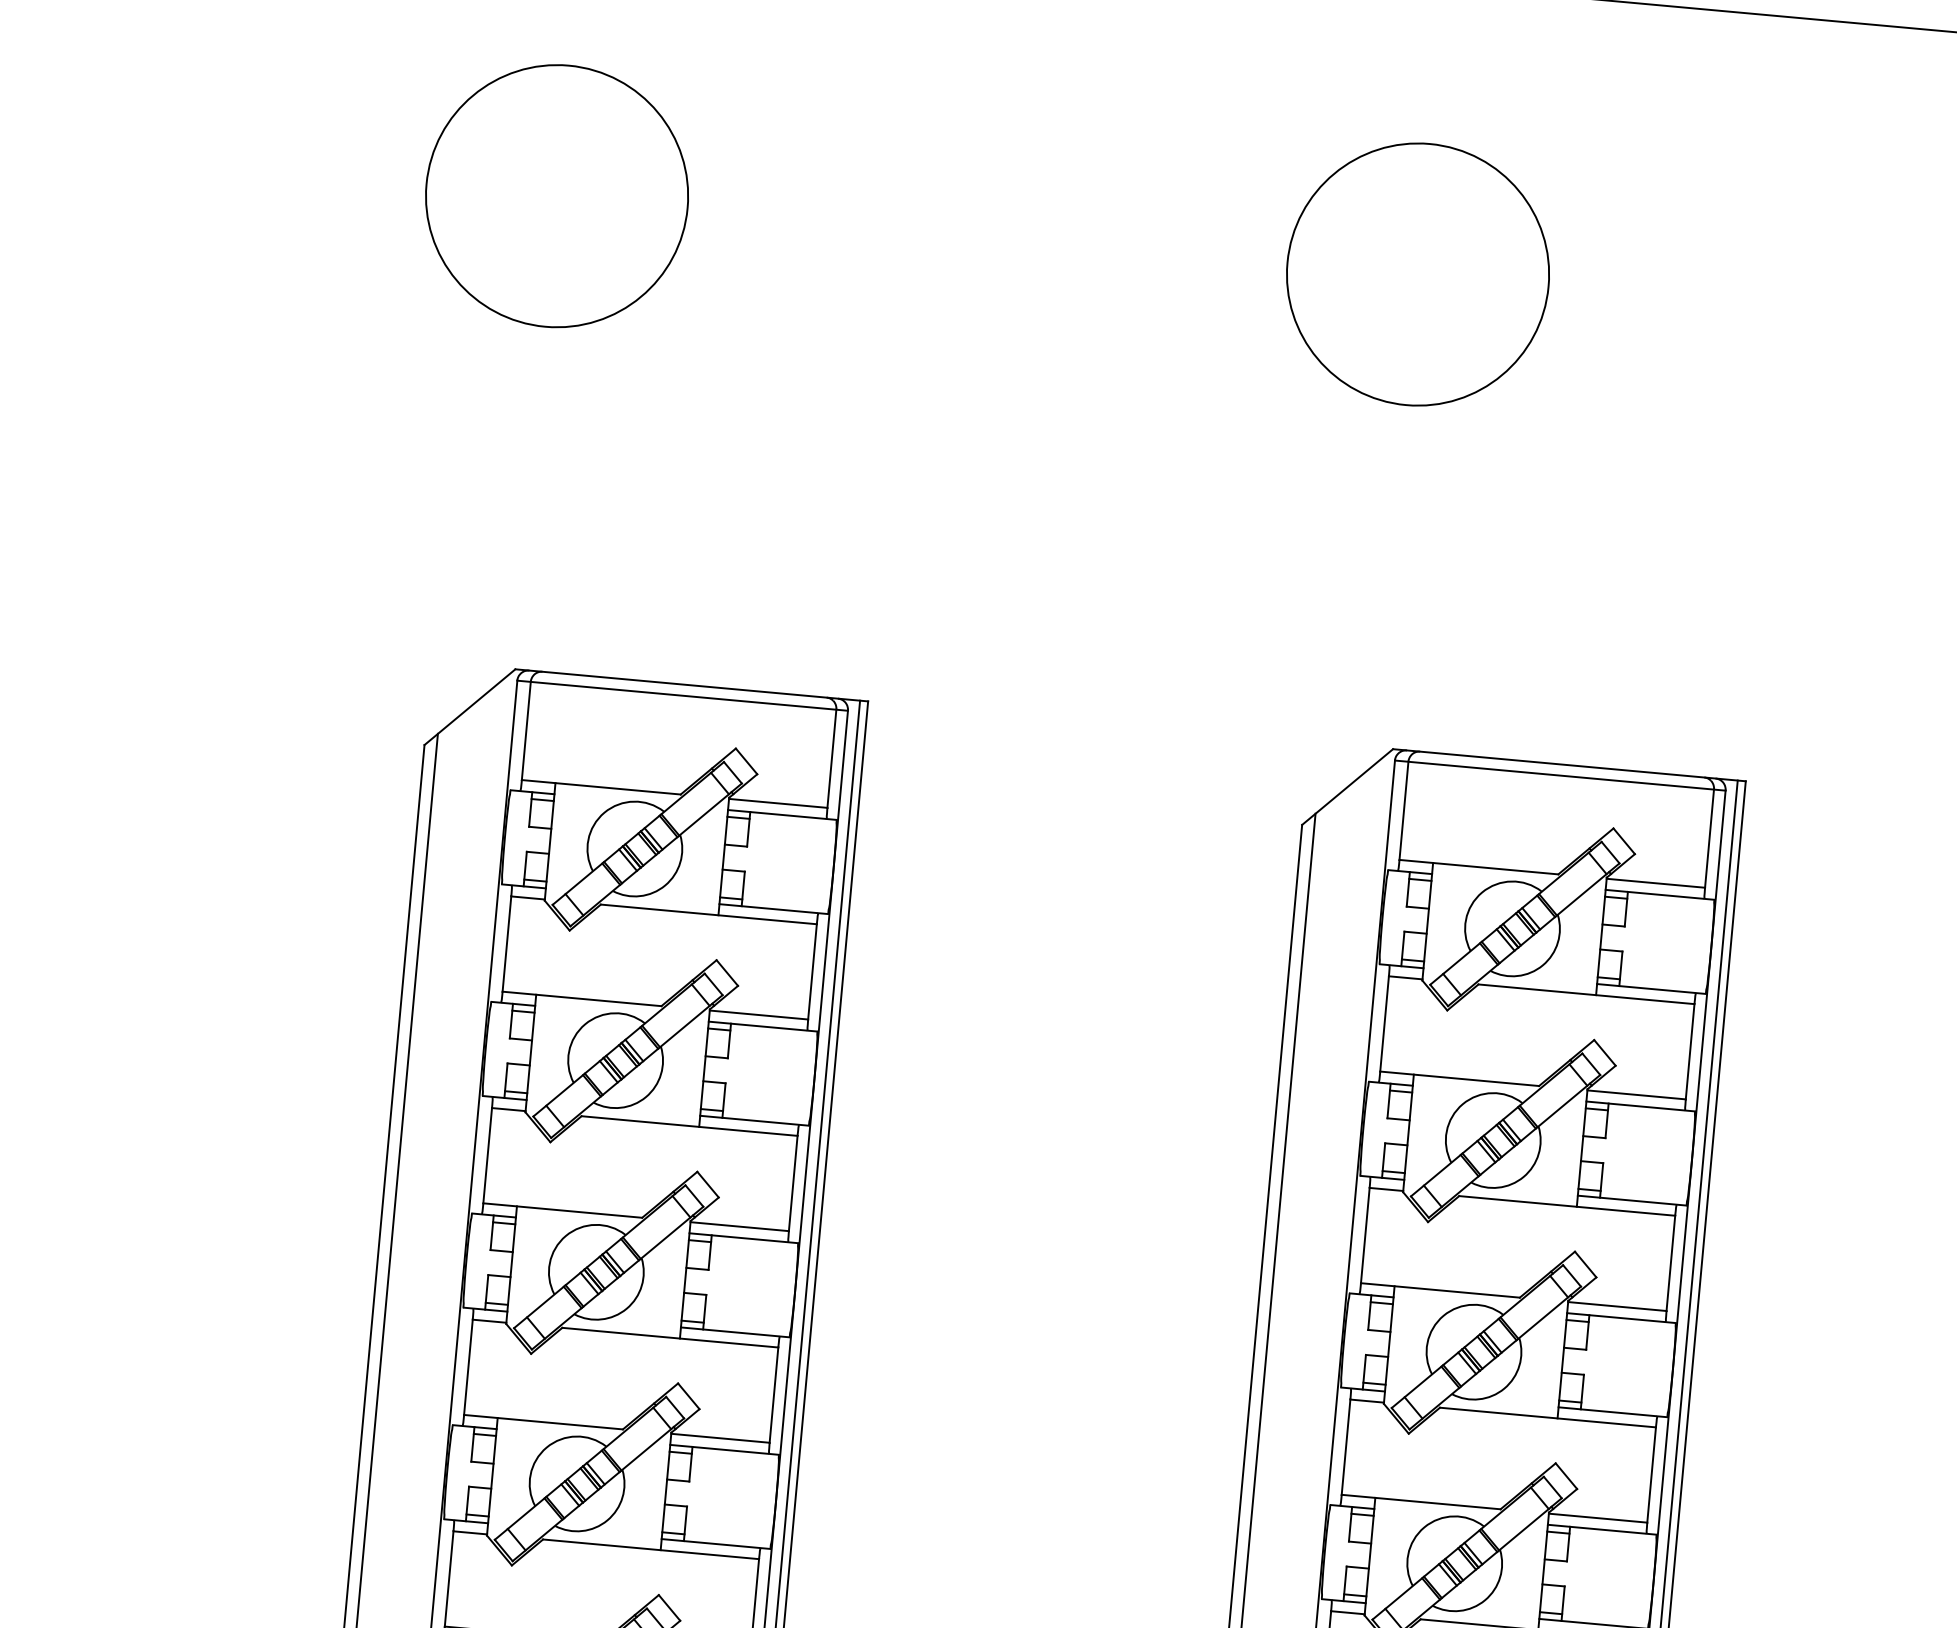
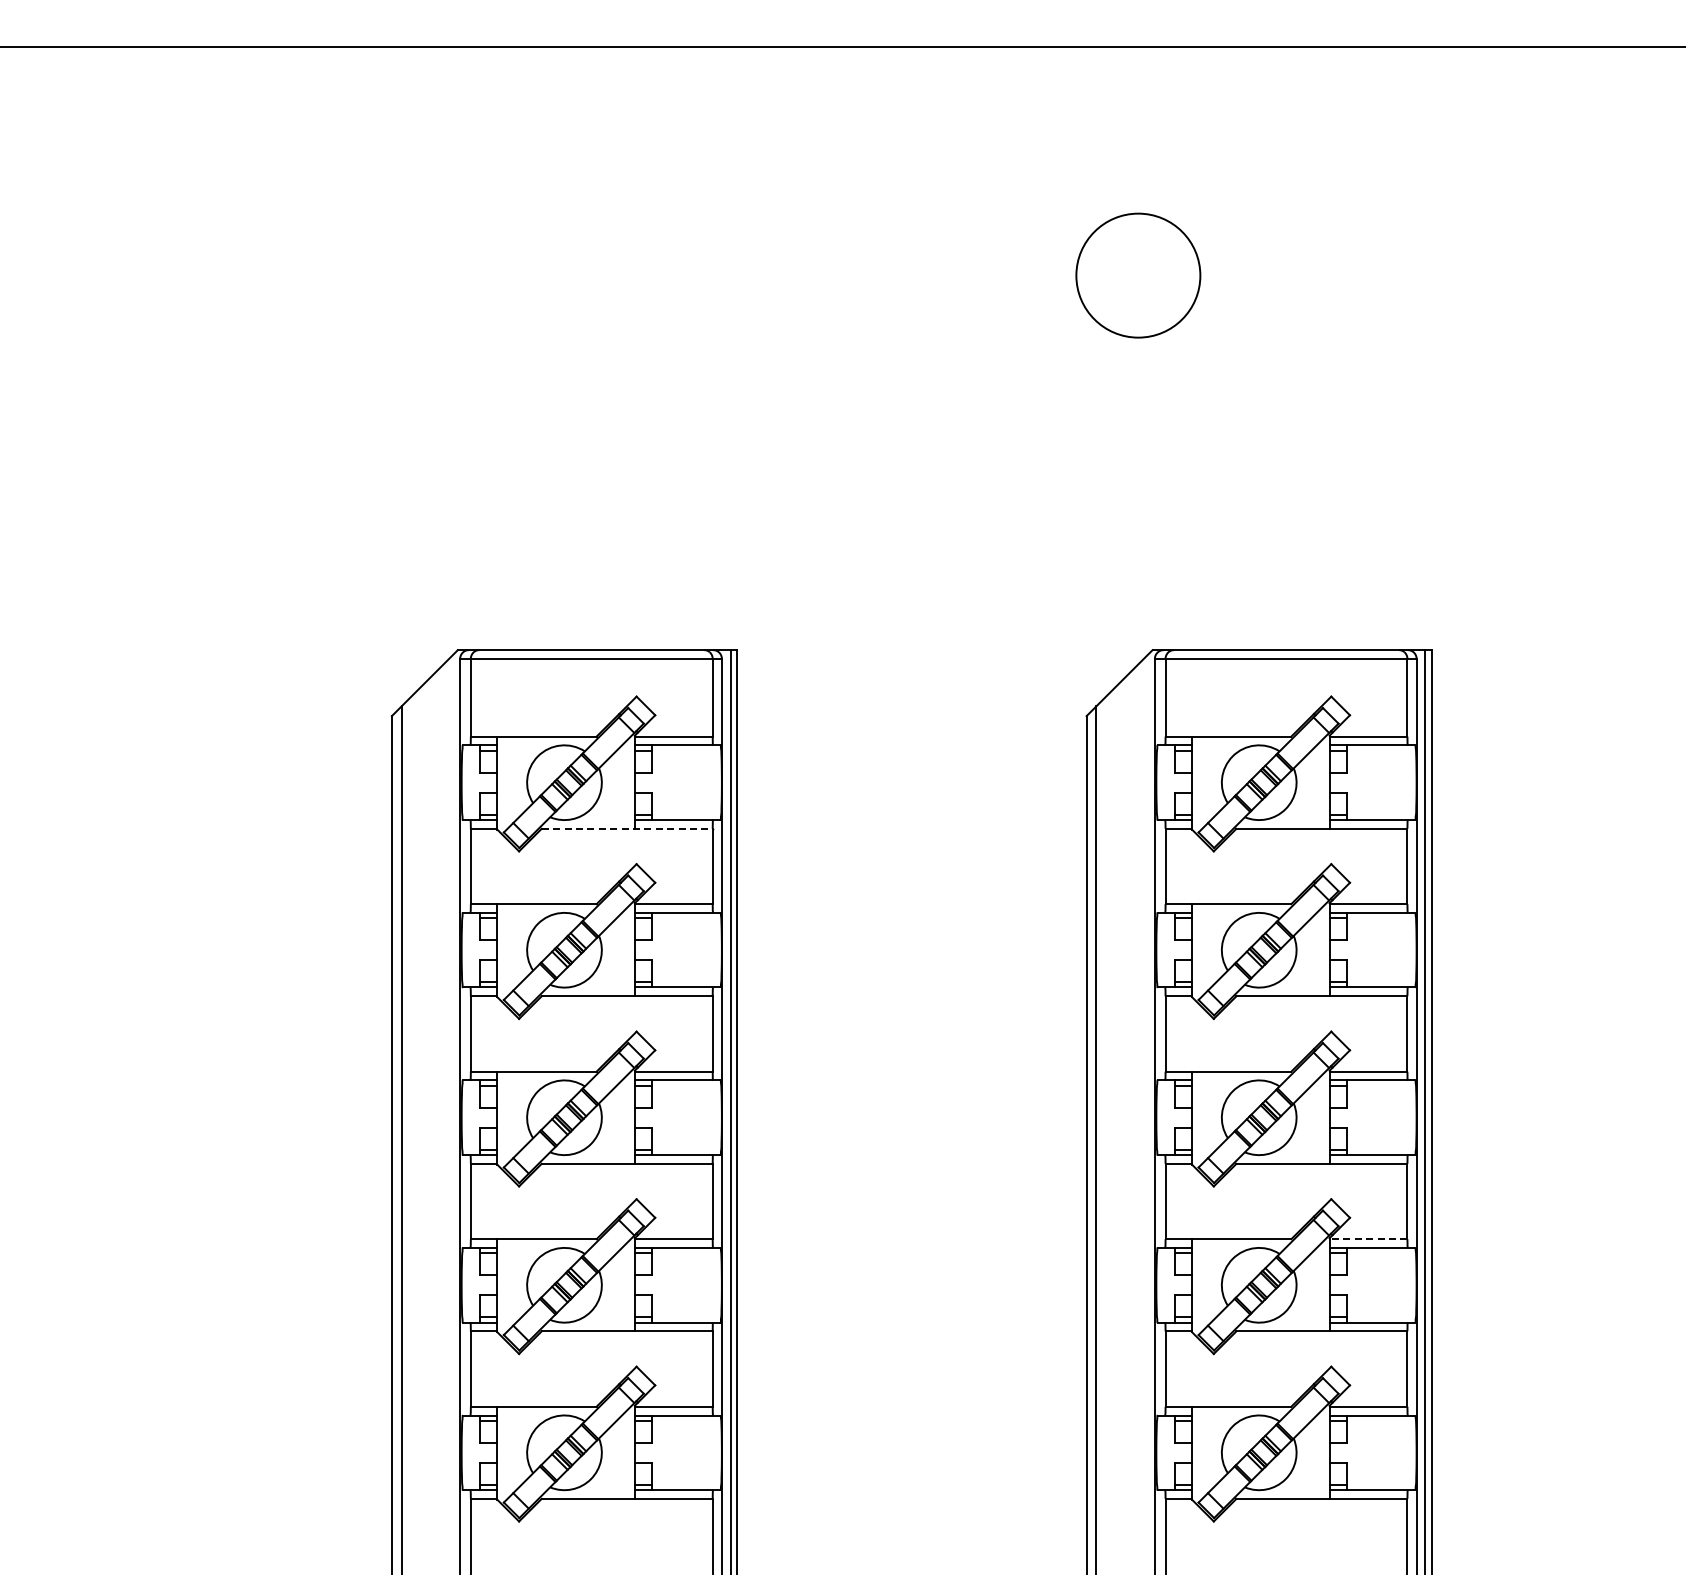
circle: (556, 195) -> (456, 275), removed
circle: (1418, 274) -> (1138, 275), size x0.6
line: (709, 914) -> (627, 828), solid -> dashed
line: (1598, 1518) -> (1368, 1239), solid -> dashed

